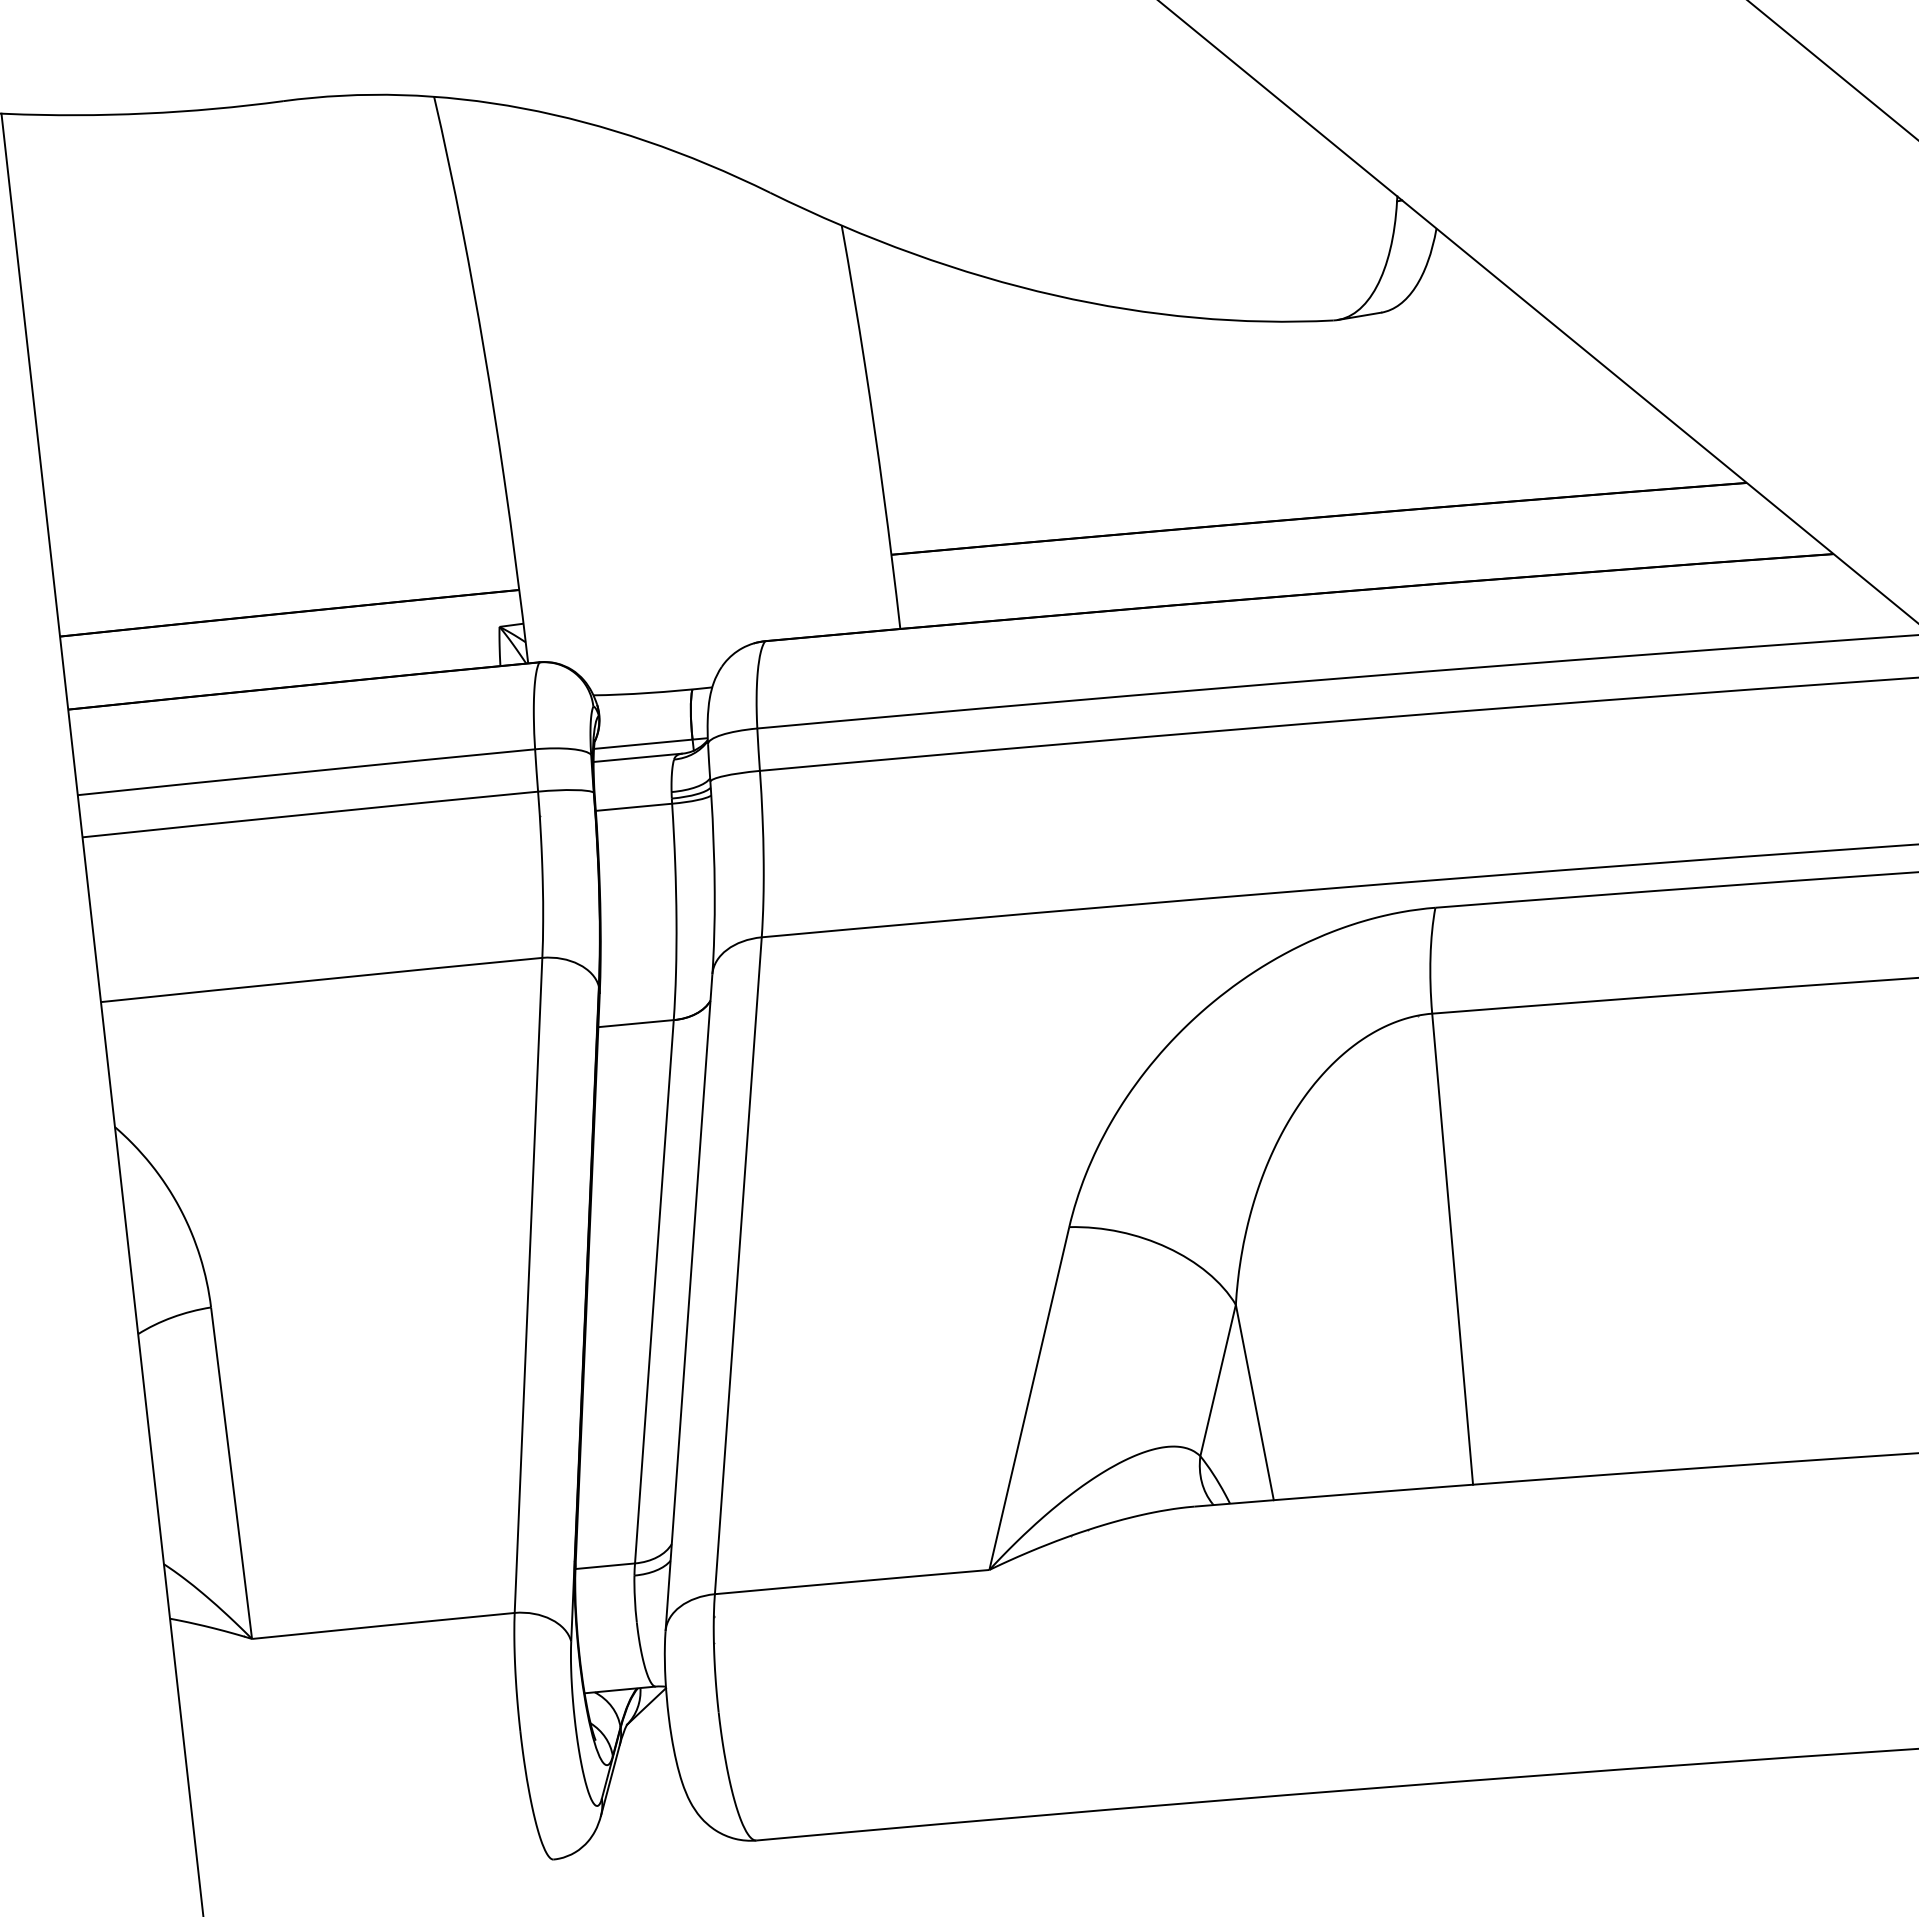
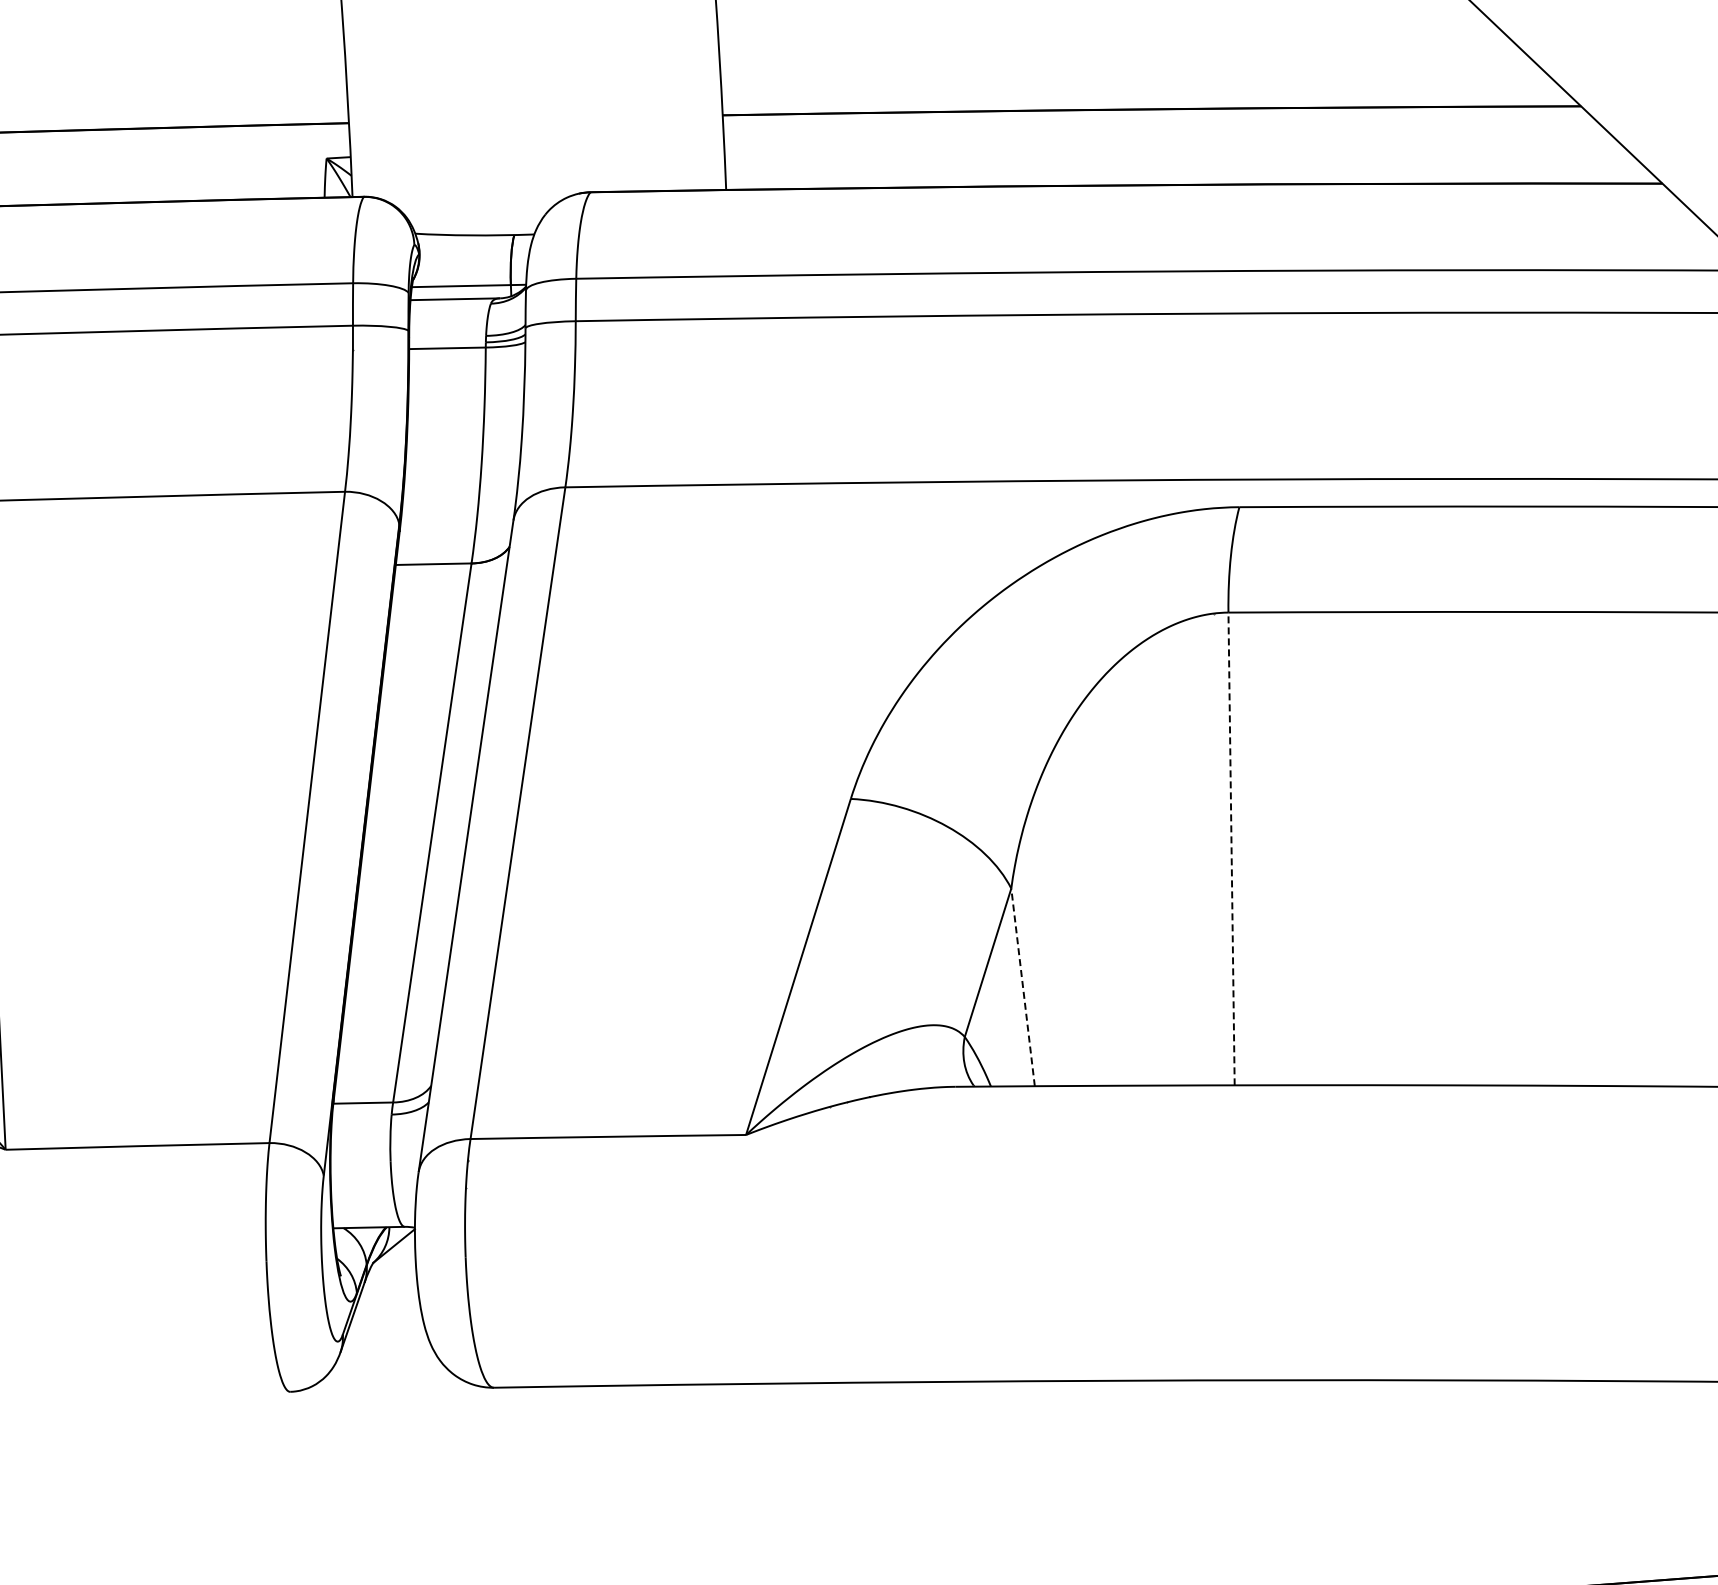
line: (1452, 1248) -> (1231, 848), solid -> dashed
line: (1254, 1402) -> (1022, 987), solid -> dashed

